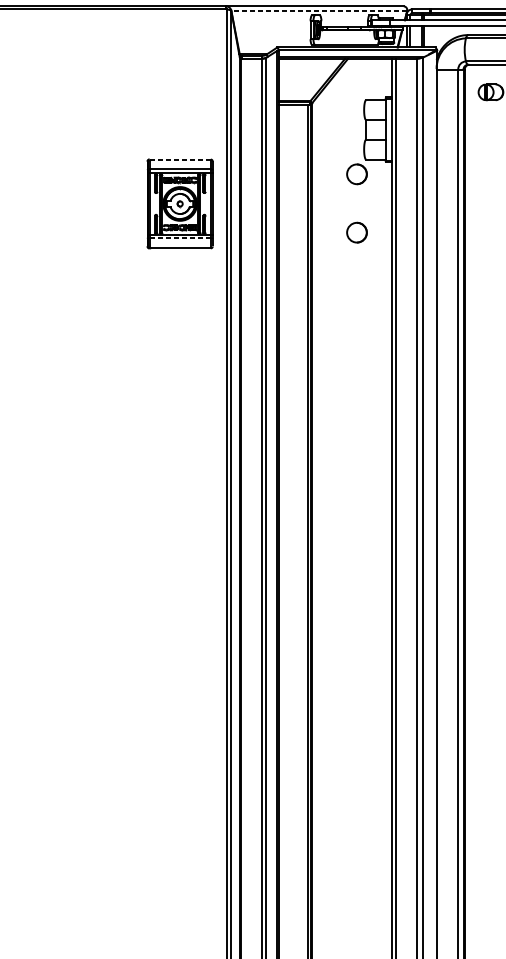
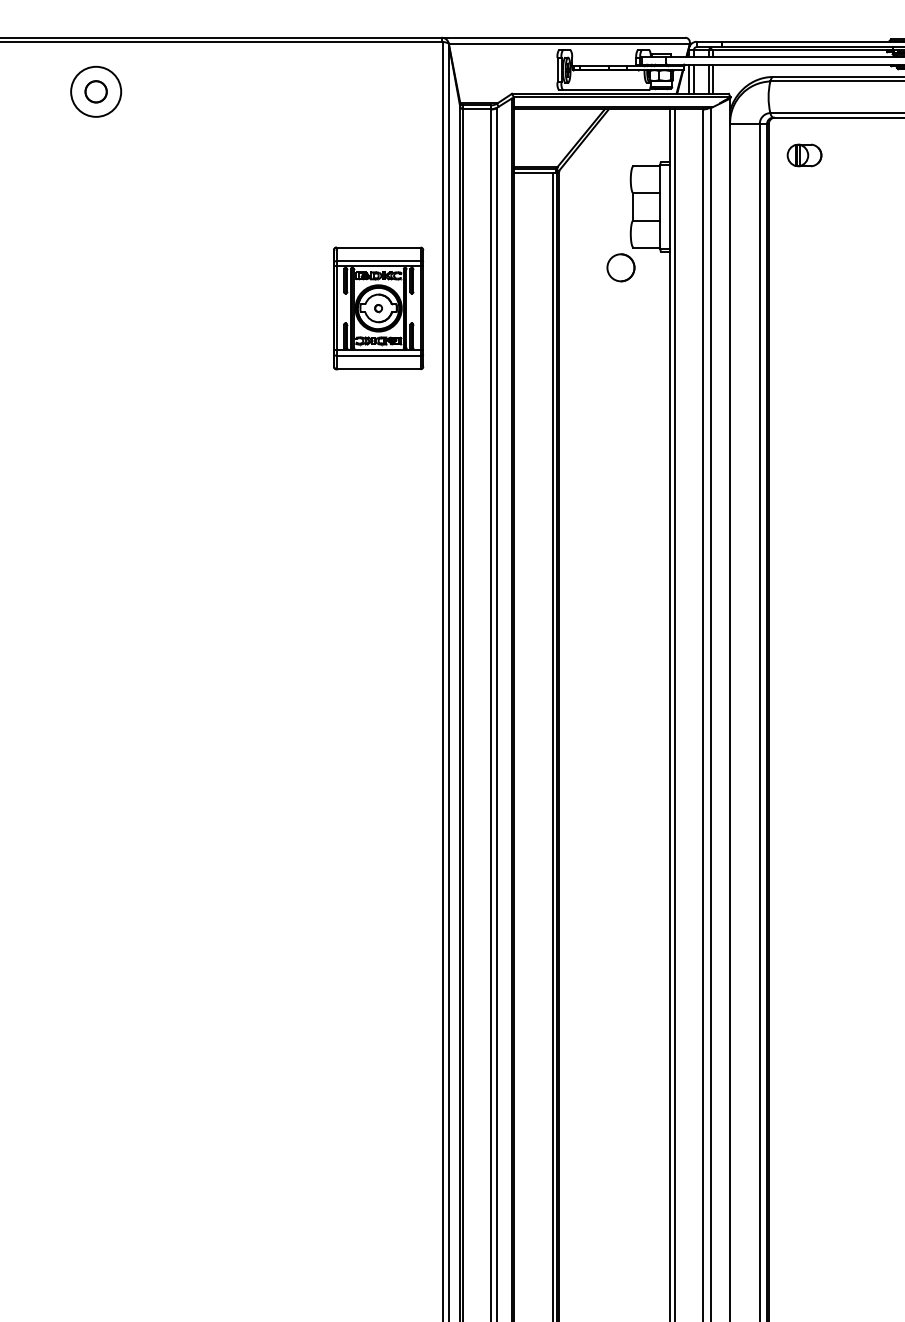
line: (319, 10) -> (569, 43), dashed -> solid
line: (180, 159) -> (378, 247), dashed -> solid
circle: (356, 232) -> (620, 347), removed
line: (180, 238) -> (378, 355), dashed -> solid

